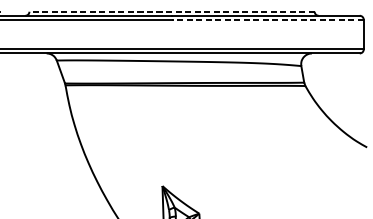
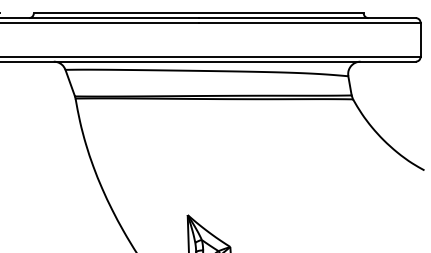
line: (171, 11) -> (198, 13), dashed -> solid
line: (267, 19) -> (309, 22), dashed -> solid

